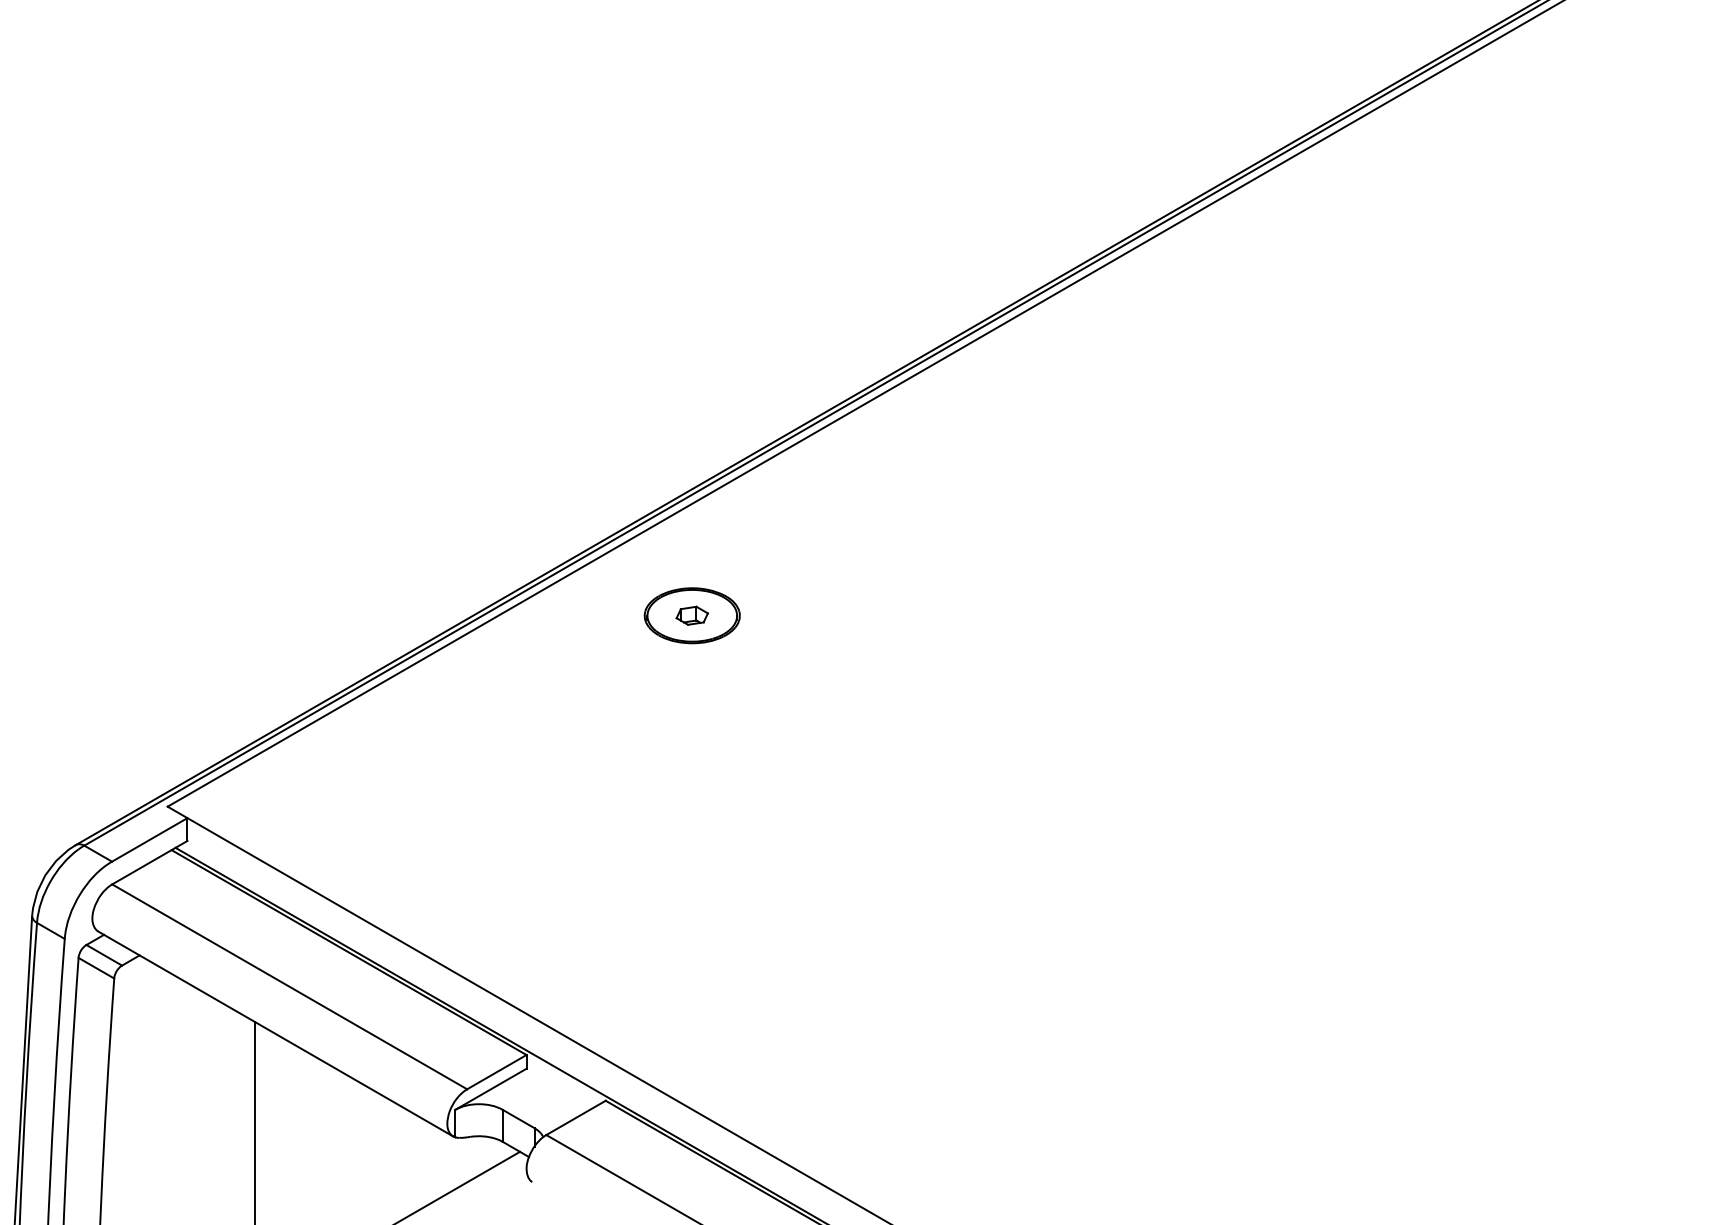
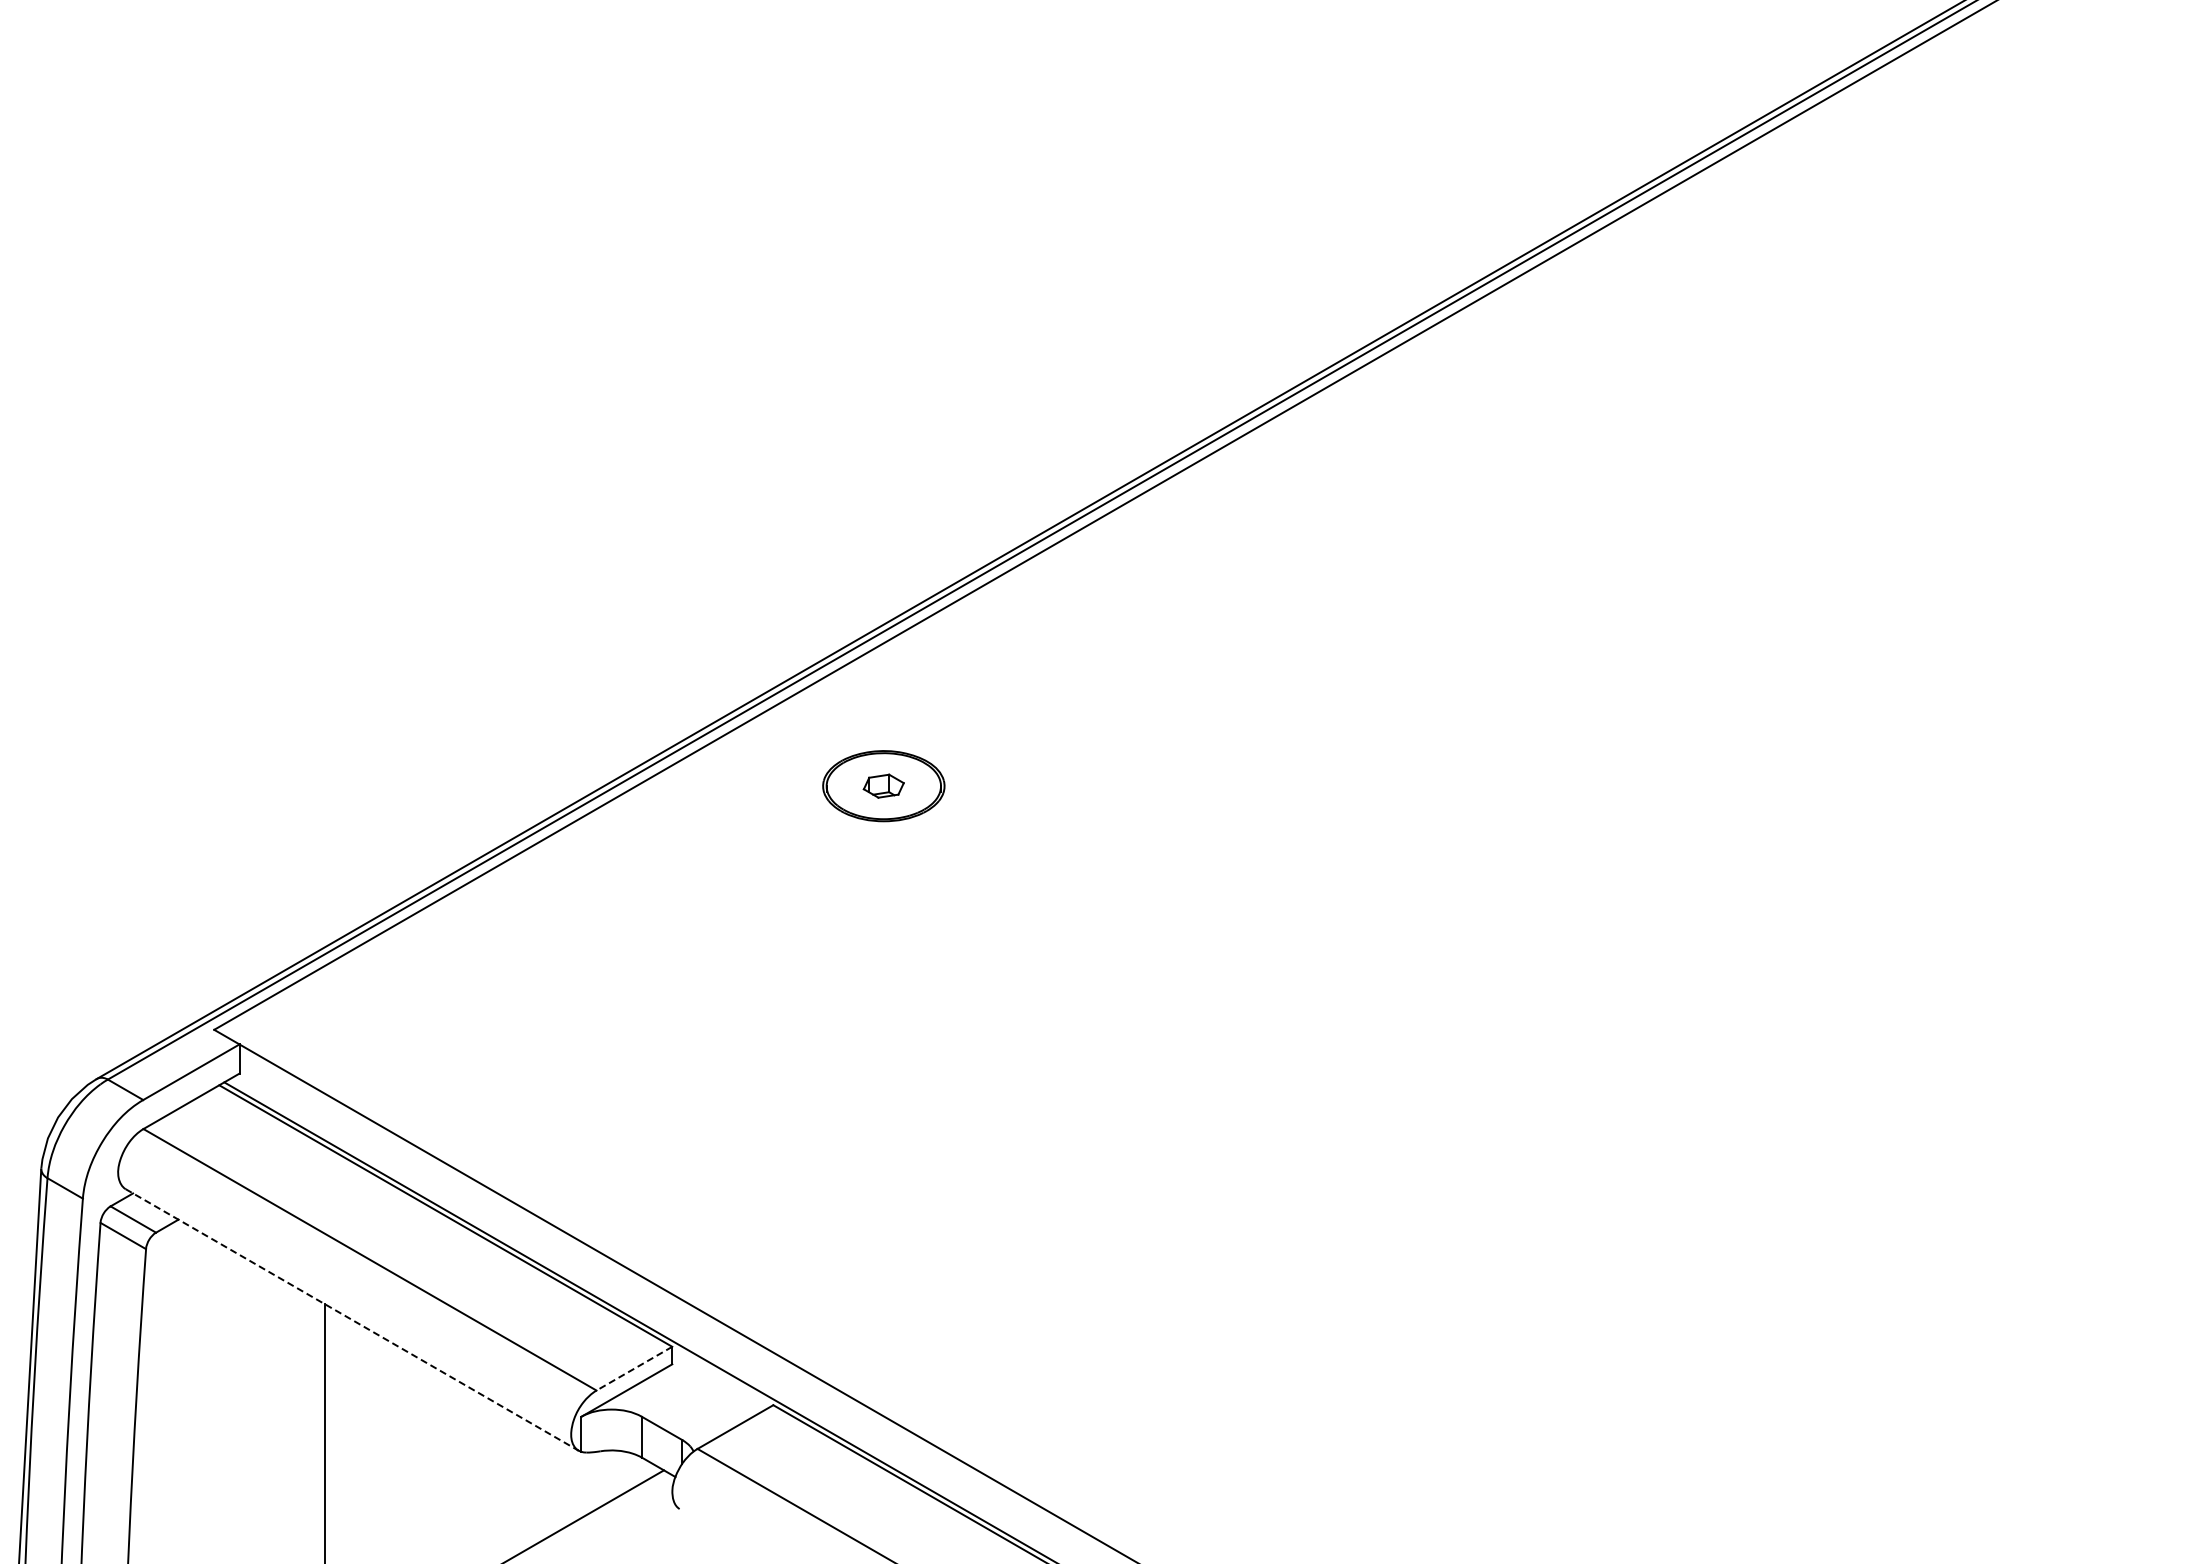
line: (275, 1033) -> (352, 1319), solid -> dashed
line: (496, 1072) -> (634, 1368), solid -> dashed

